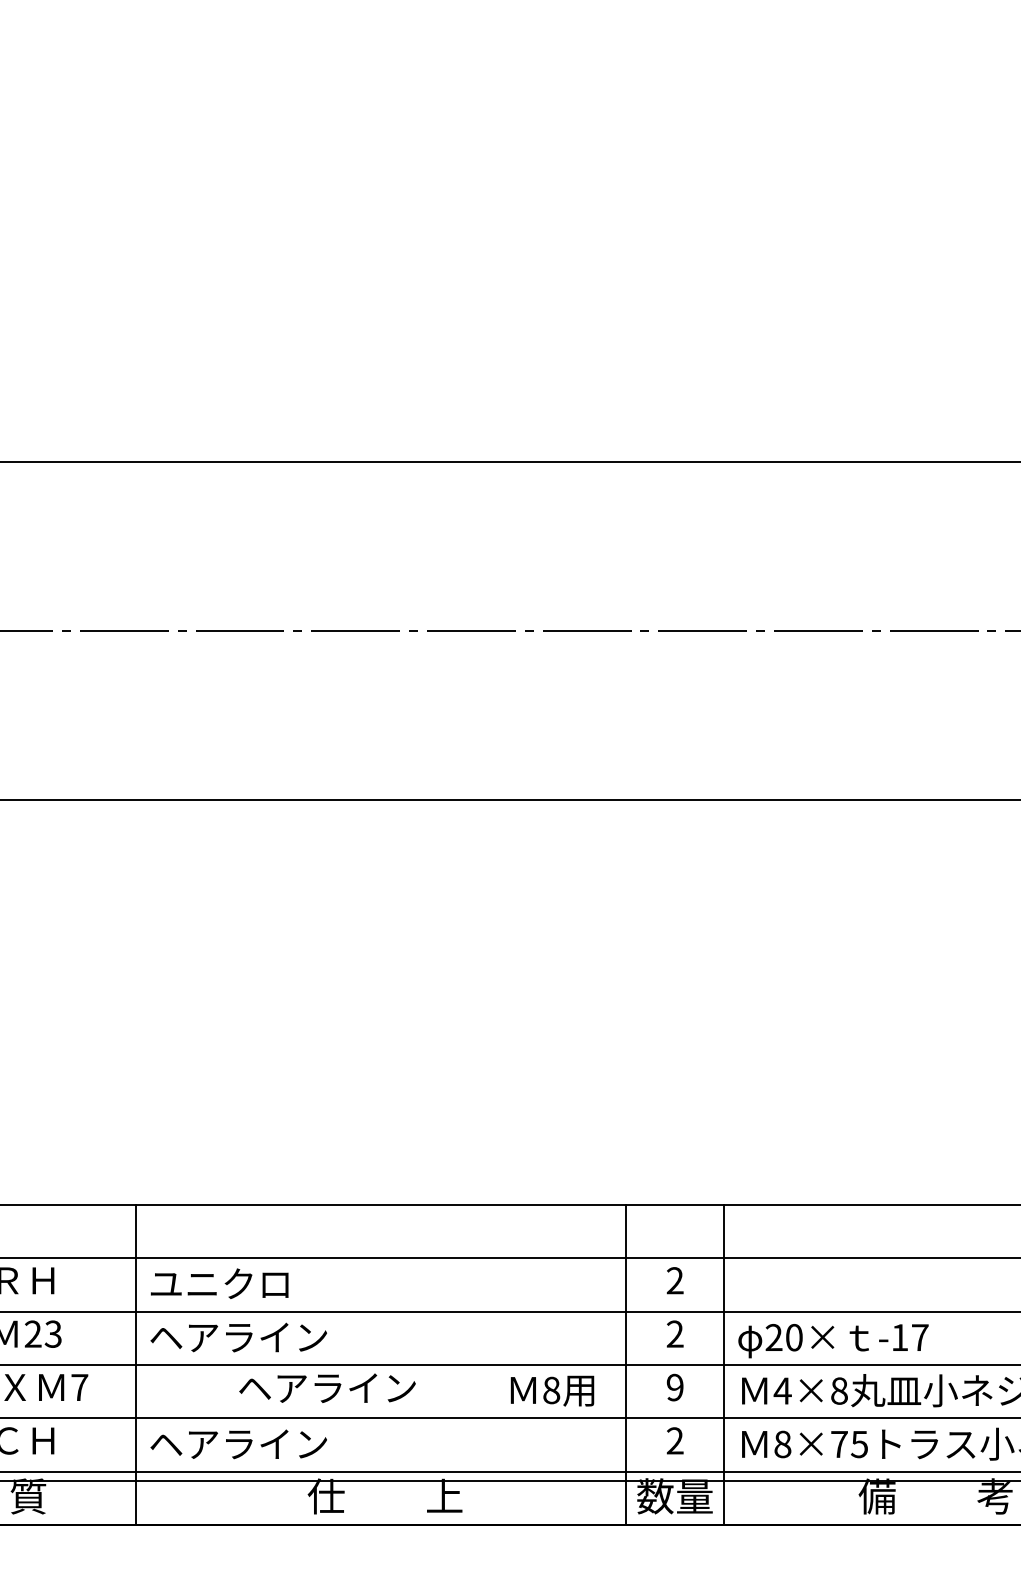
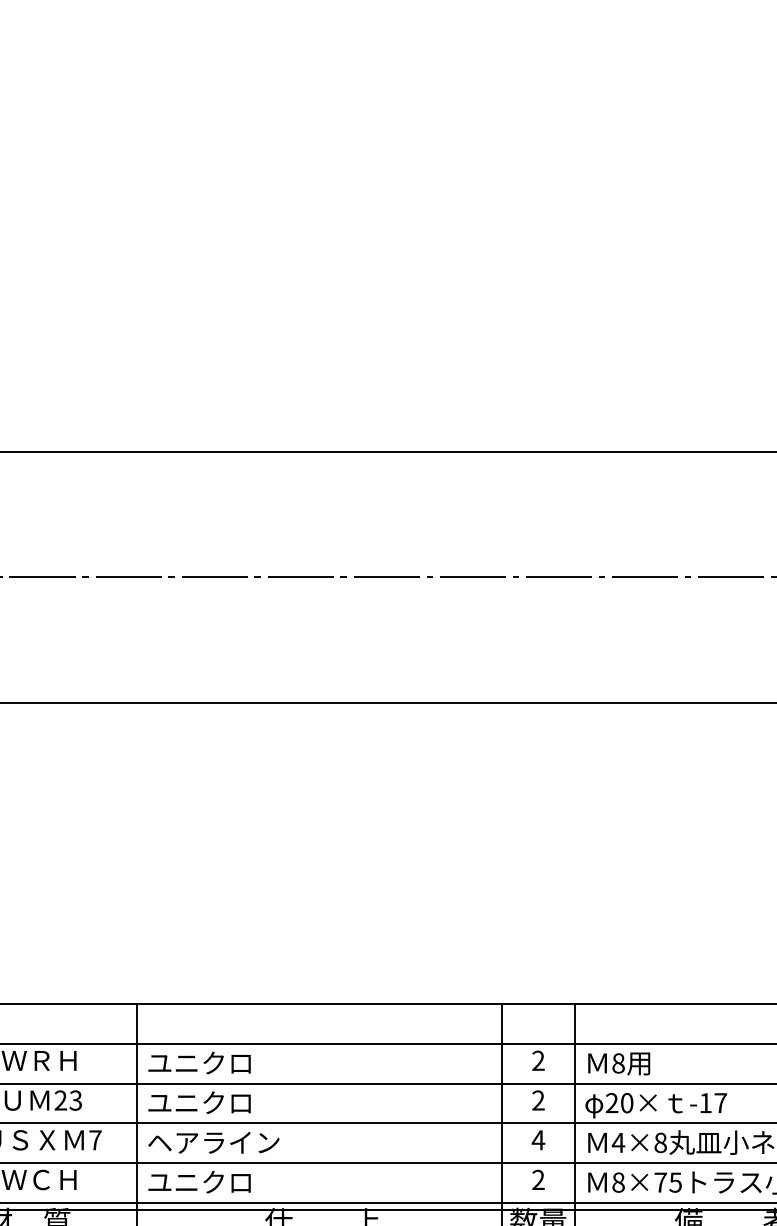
text: (238, 1336) -> (213, 1102), ヘアライン -> ユニクロ
text: (327, 1387) -> (213, 1142), moved
text: (675, 1387) -> (538, 1140), 9 -> 4
text: (552, 1390) -> (619, 1063), moved
text: (238, 1442) -> (213, 1181), ヘアライン -> ユニクロ

